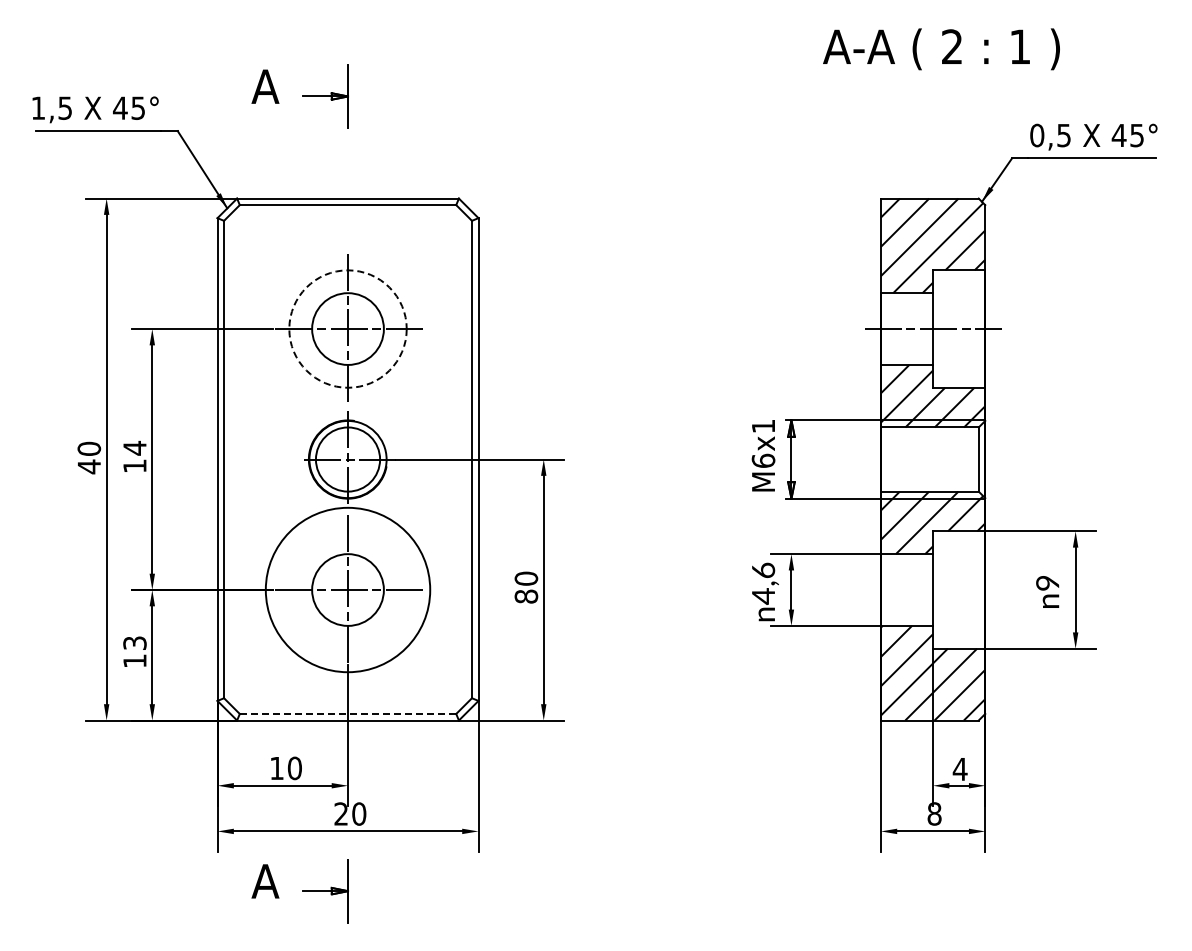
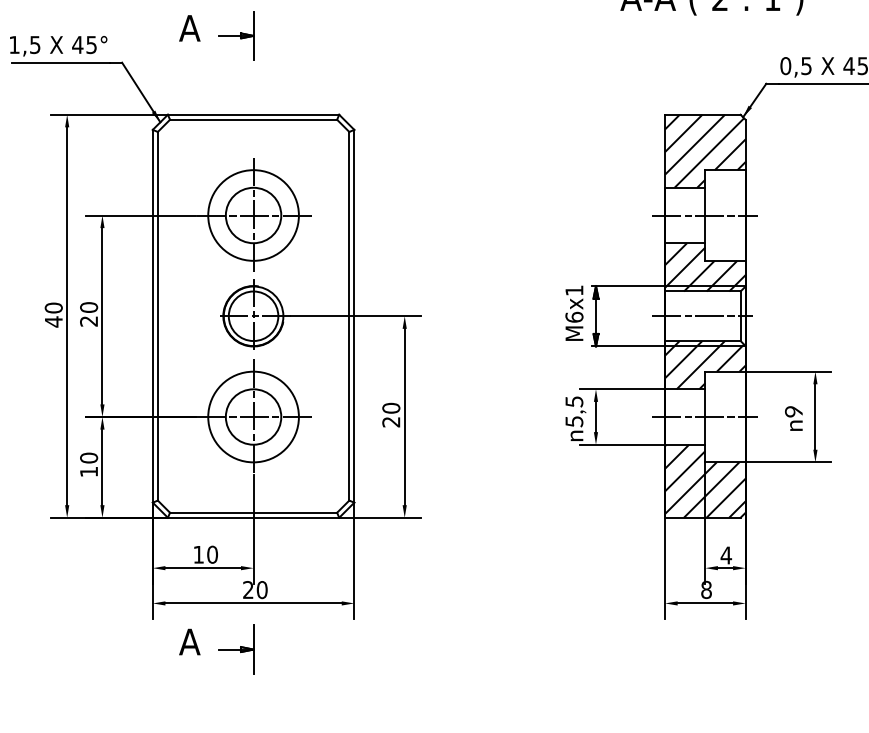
circle: (347, 328) -> (253, 215), dashed -> solid
text: (134, 456) -> (88, 313), 14 -> 20
line: (929, 459) -> (702, 316), added
text: (763, 583) -> (574, 411), 4,6 -> 5,5
circle: (347, 589) -> (253, 416), size x0.71
line: (932, 590) -> (704, 417), added
text: (526, 596) -> (391, 422), 80 -> 20
text: (134, 643) -> (88, 458), 13 -> 10
line: (347, 713) -> (253, 512), dashed -> solid

